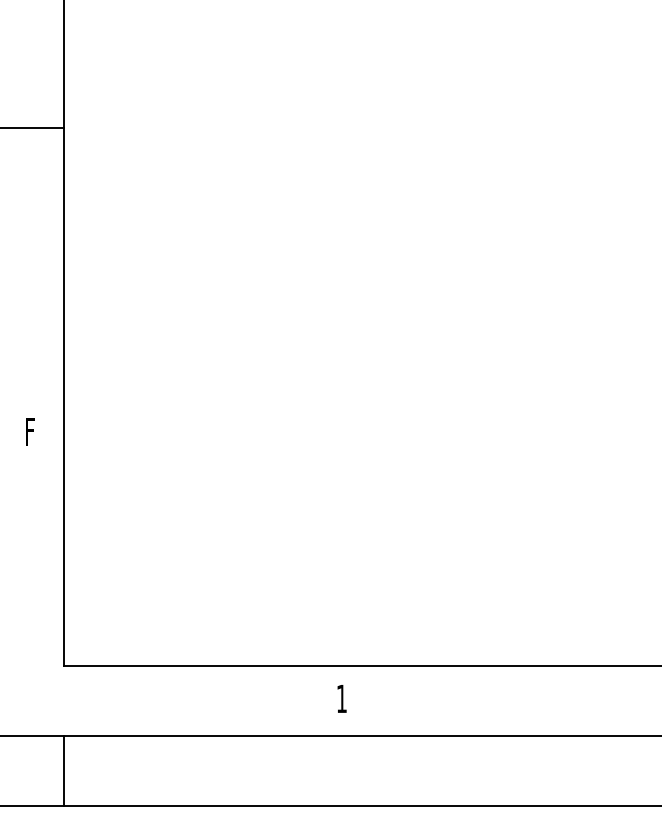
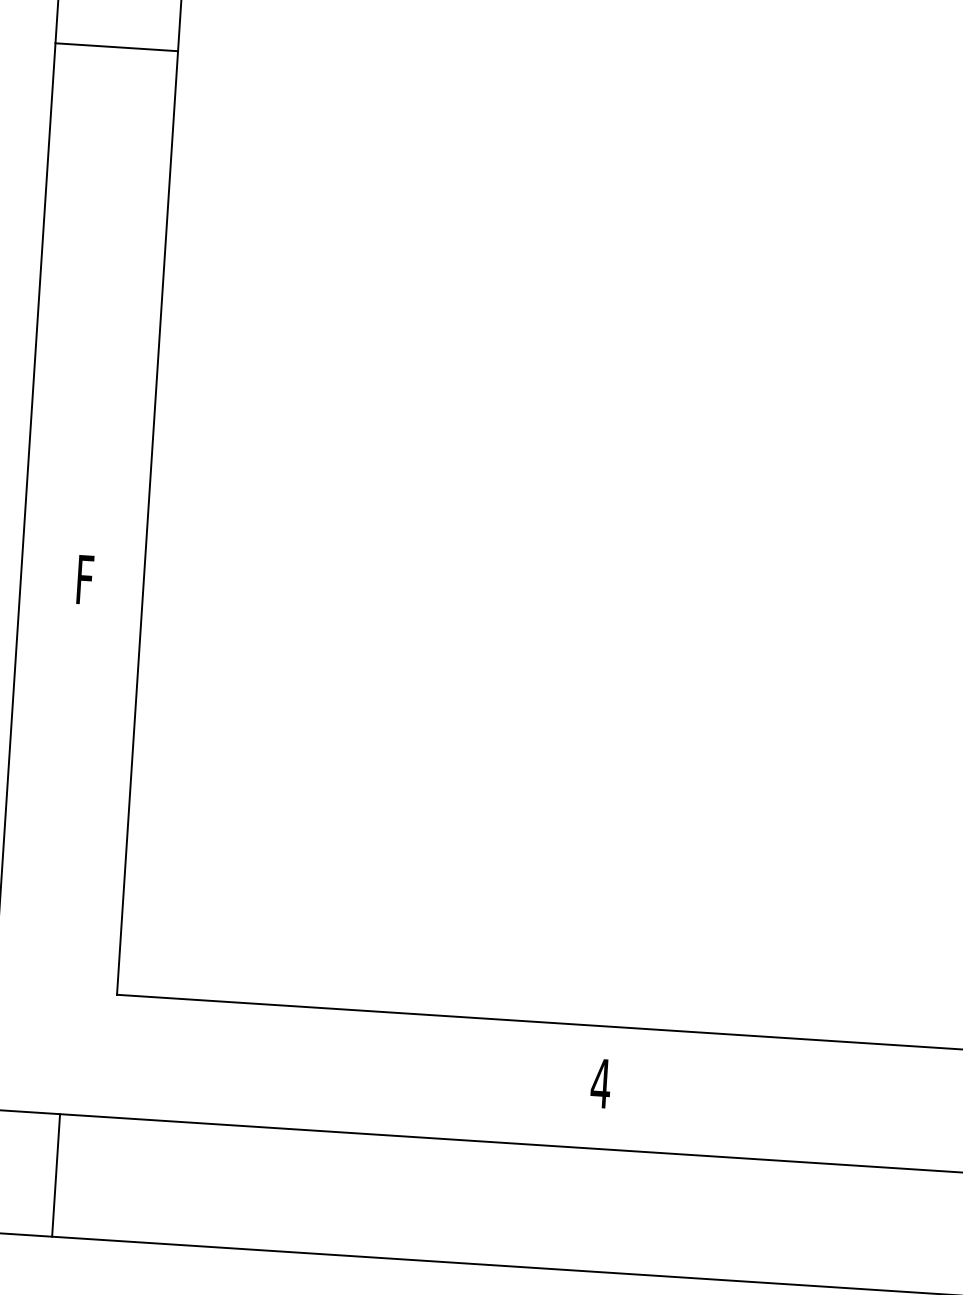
text: (341, 698) -> (600, 1082), 1 -> 4
line: (63, 771) -> (56, 1176), moved

